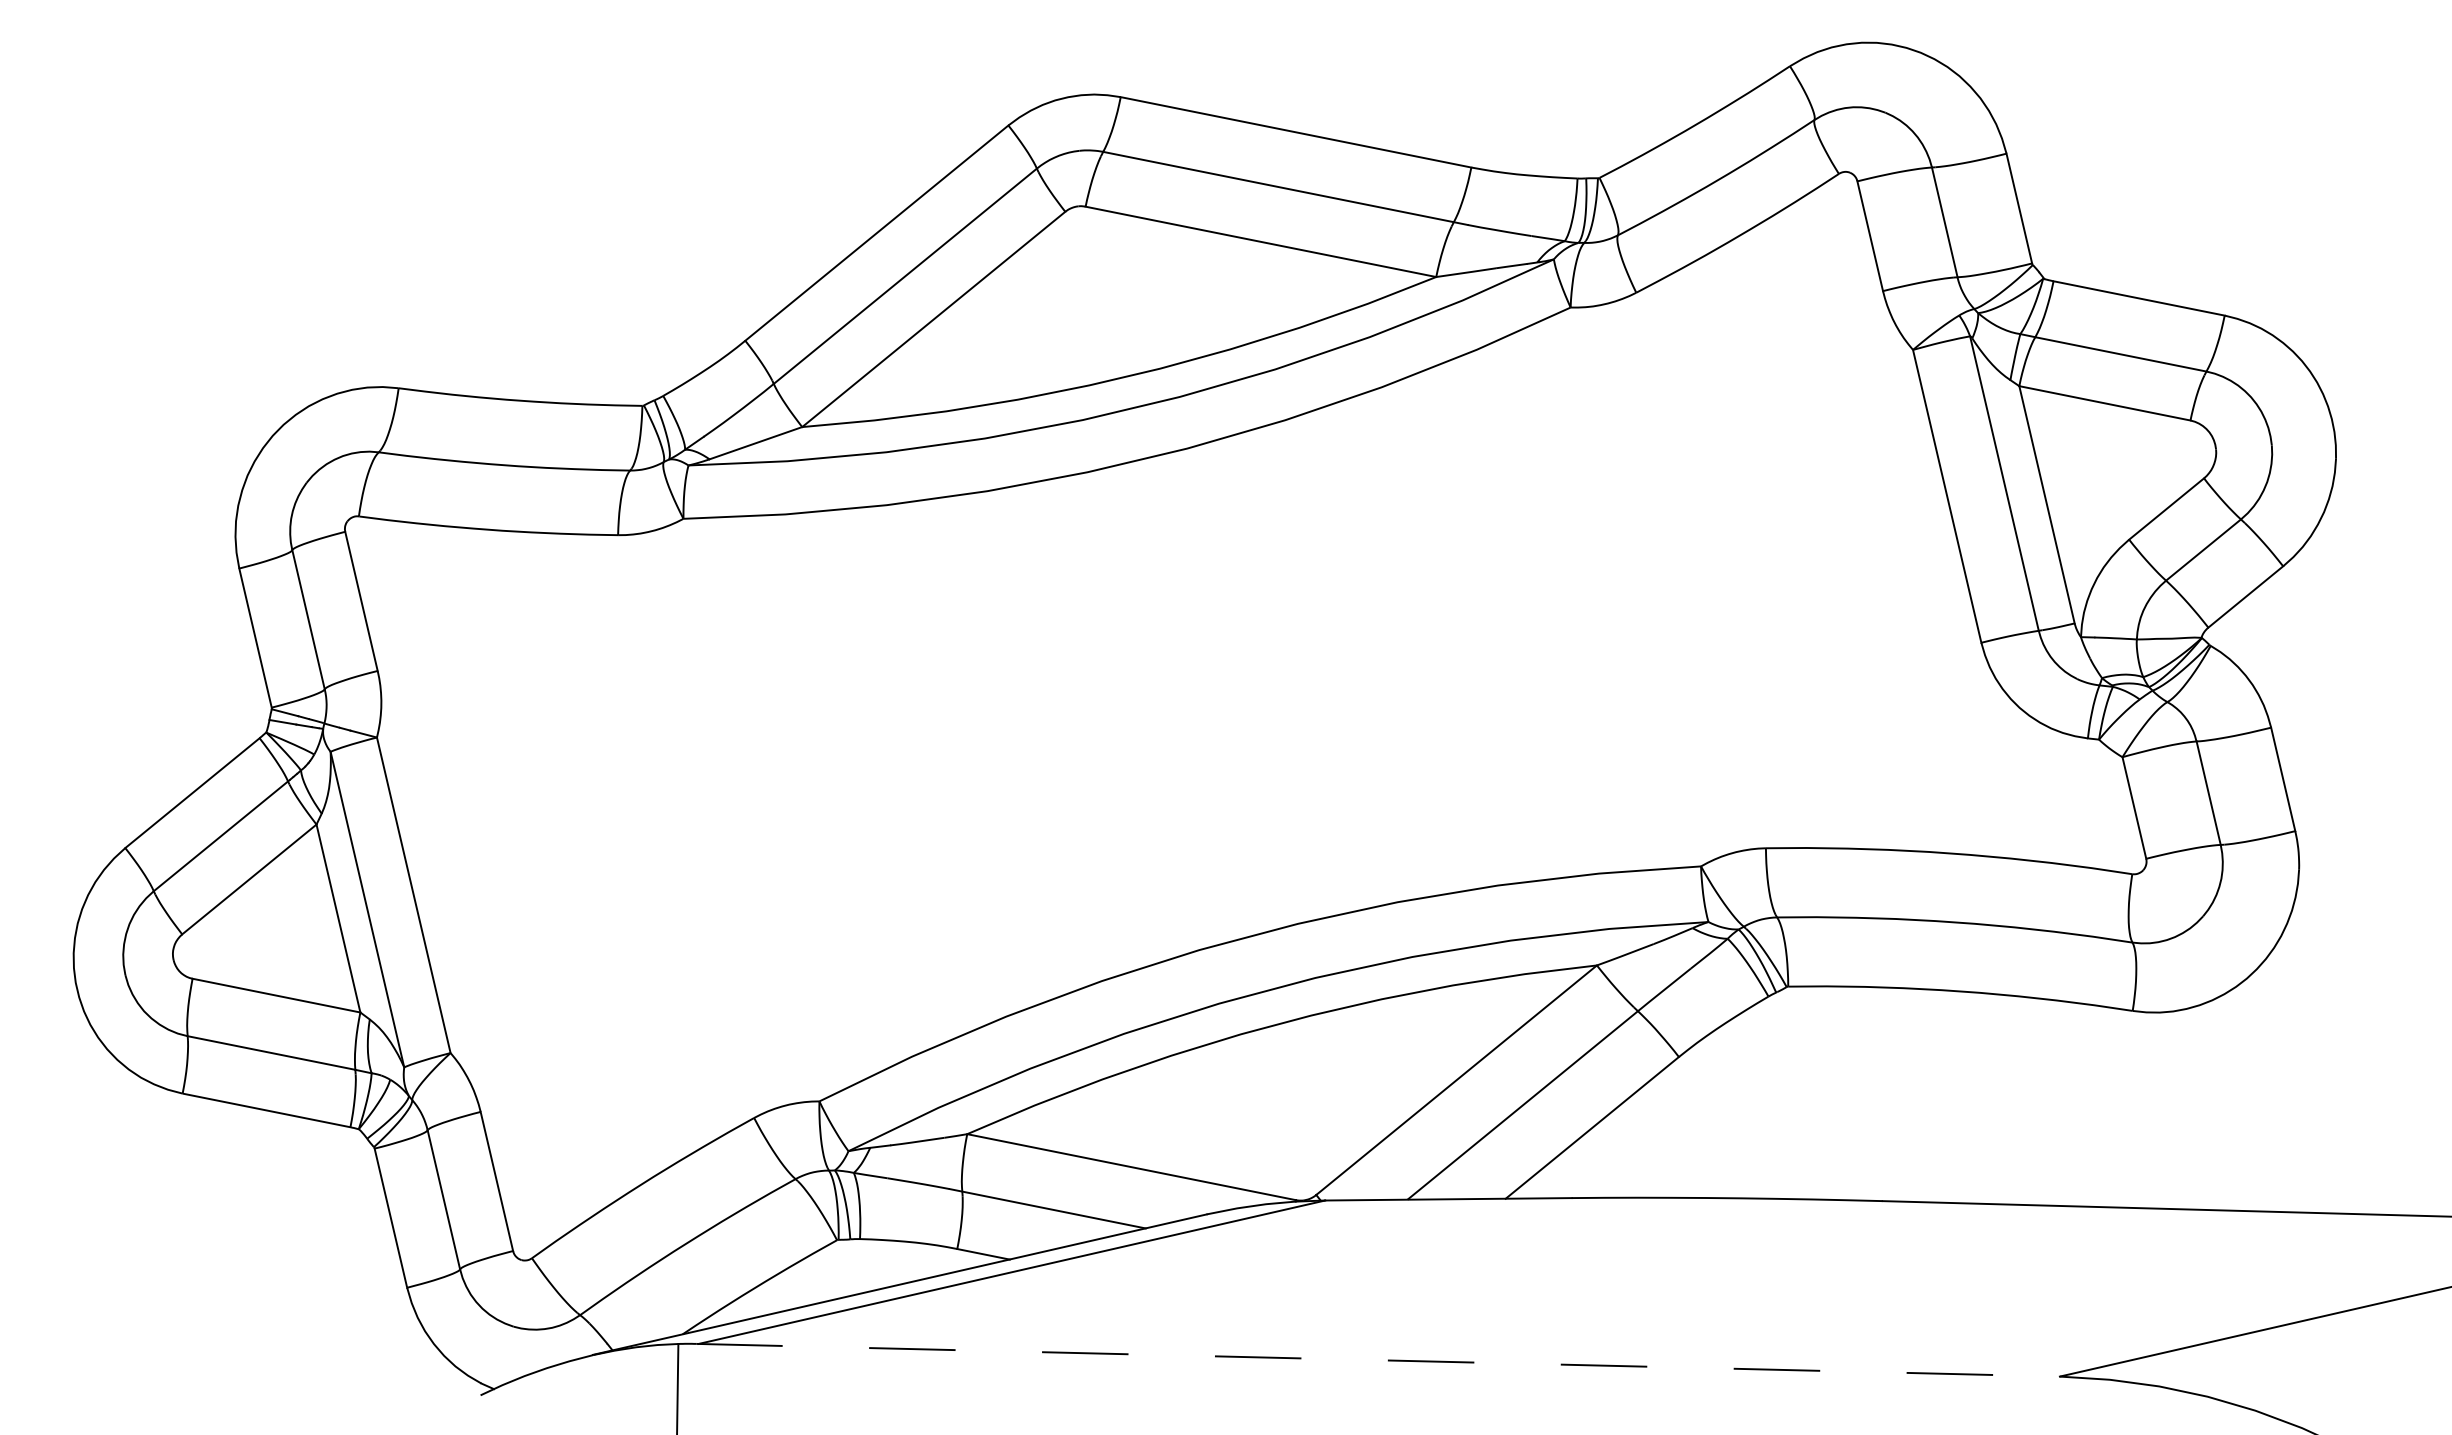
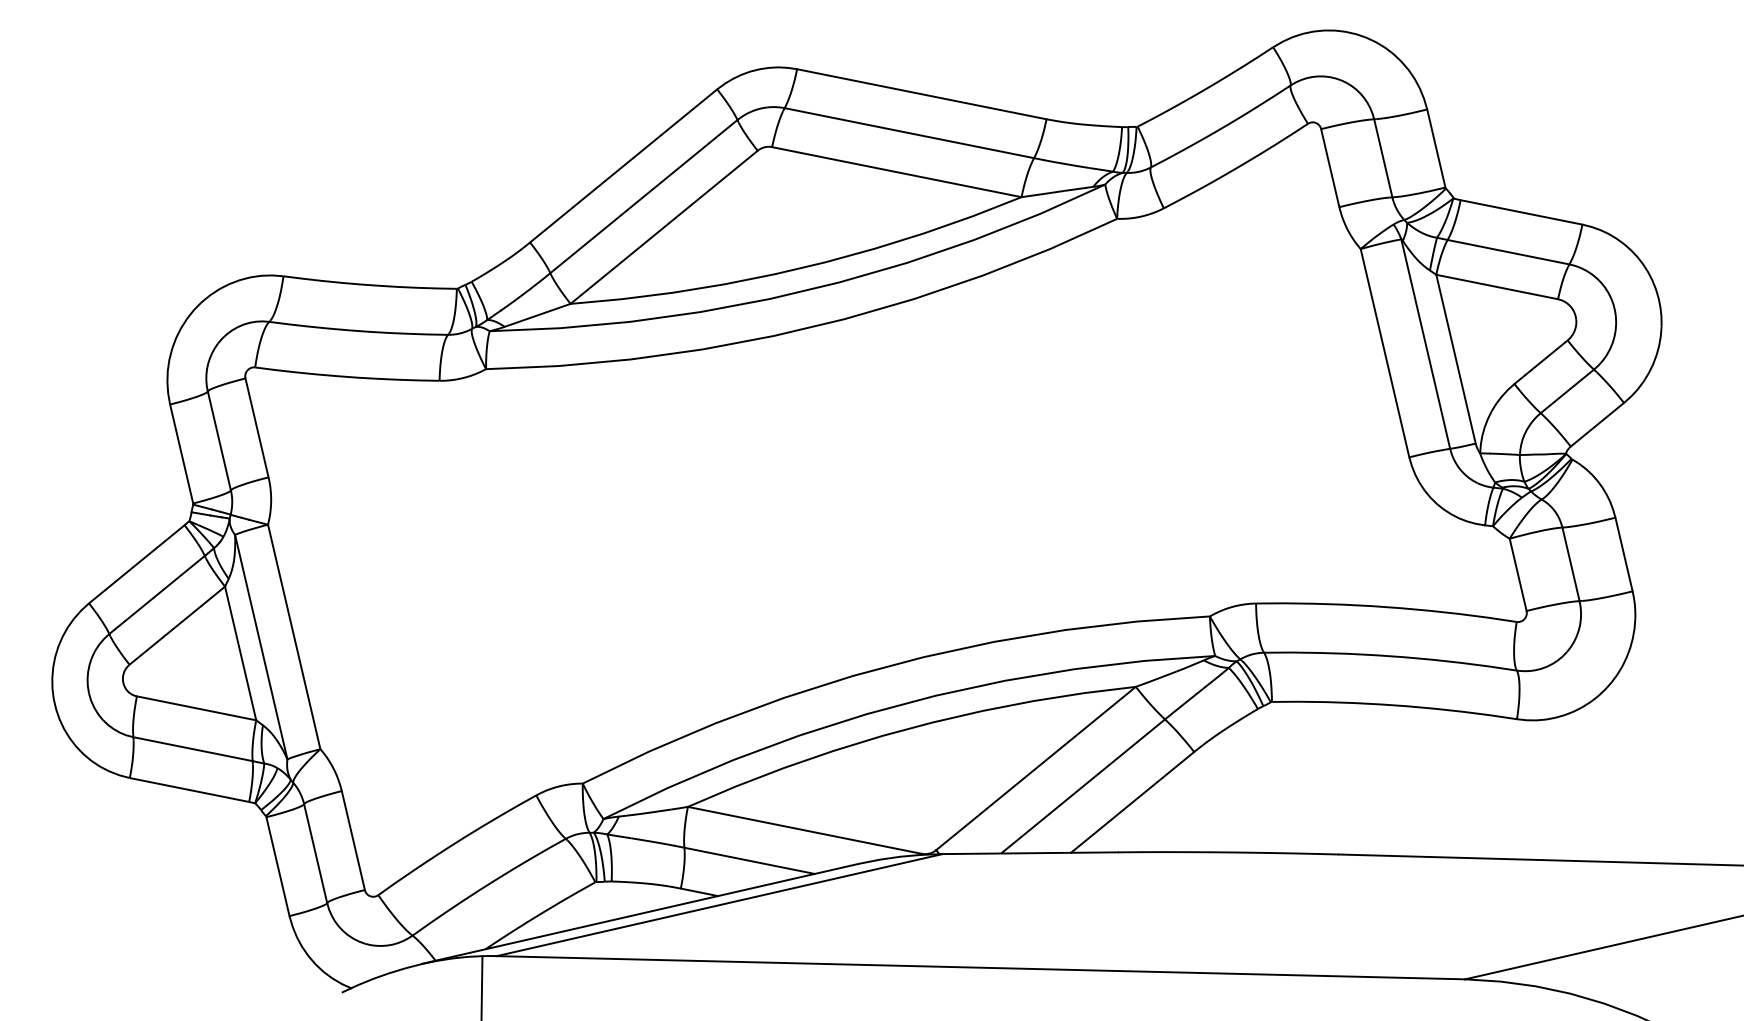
line: (1378, 1359) -> (980, 967), dashed -> solid

